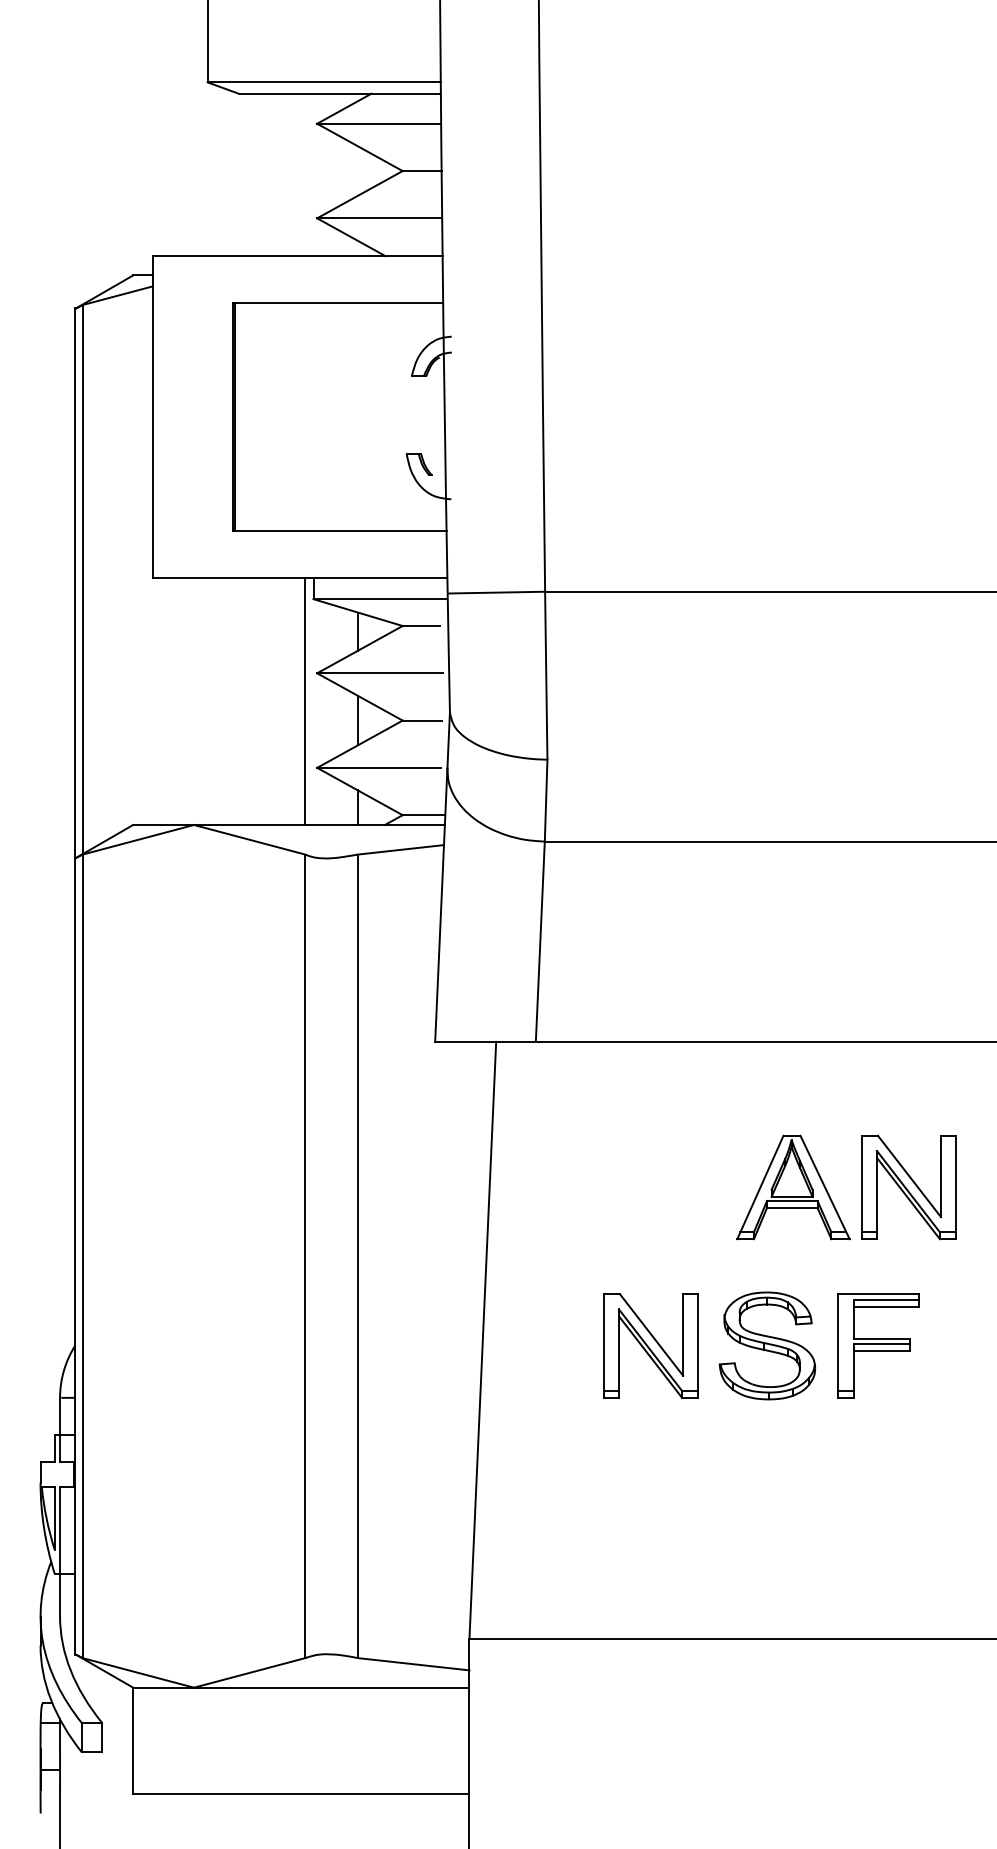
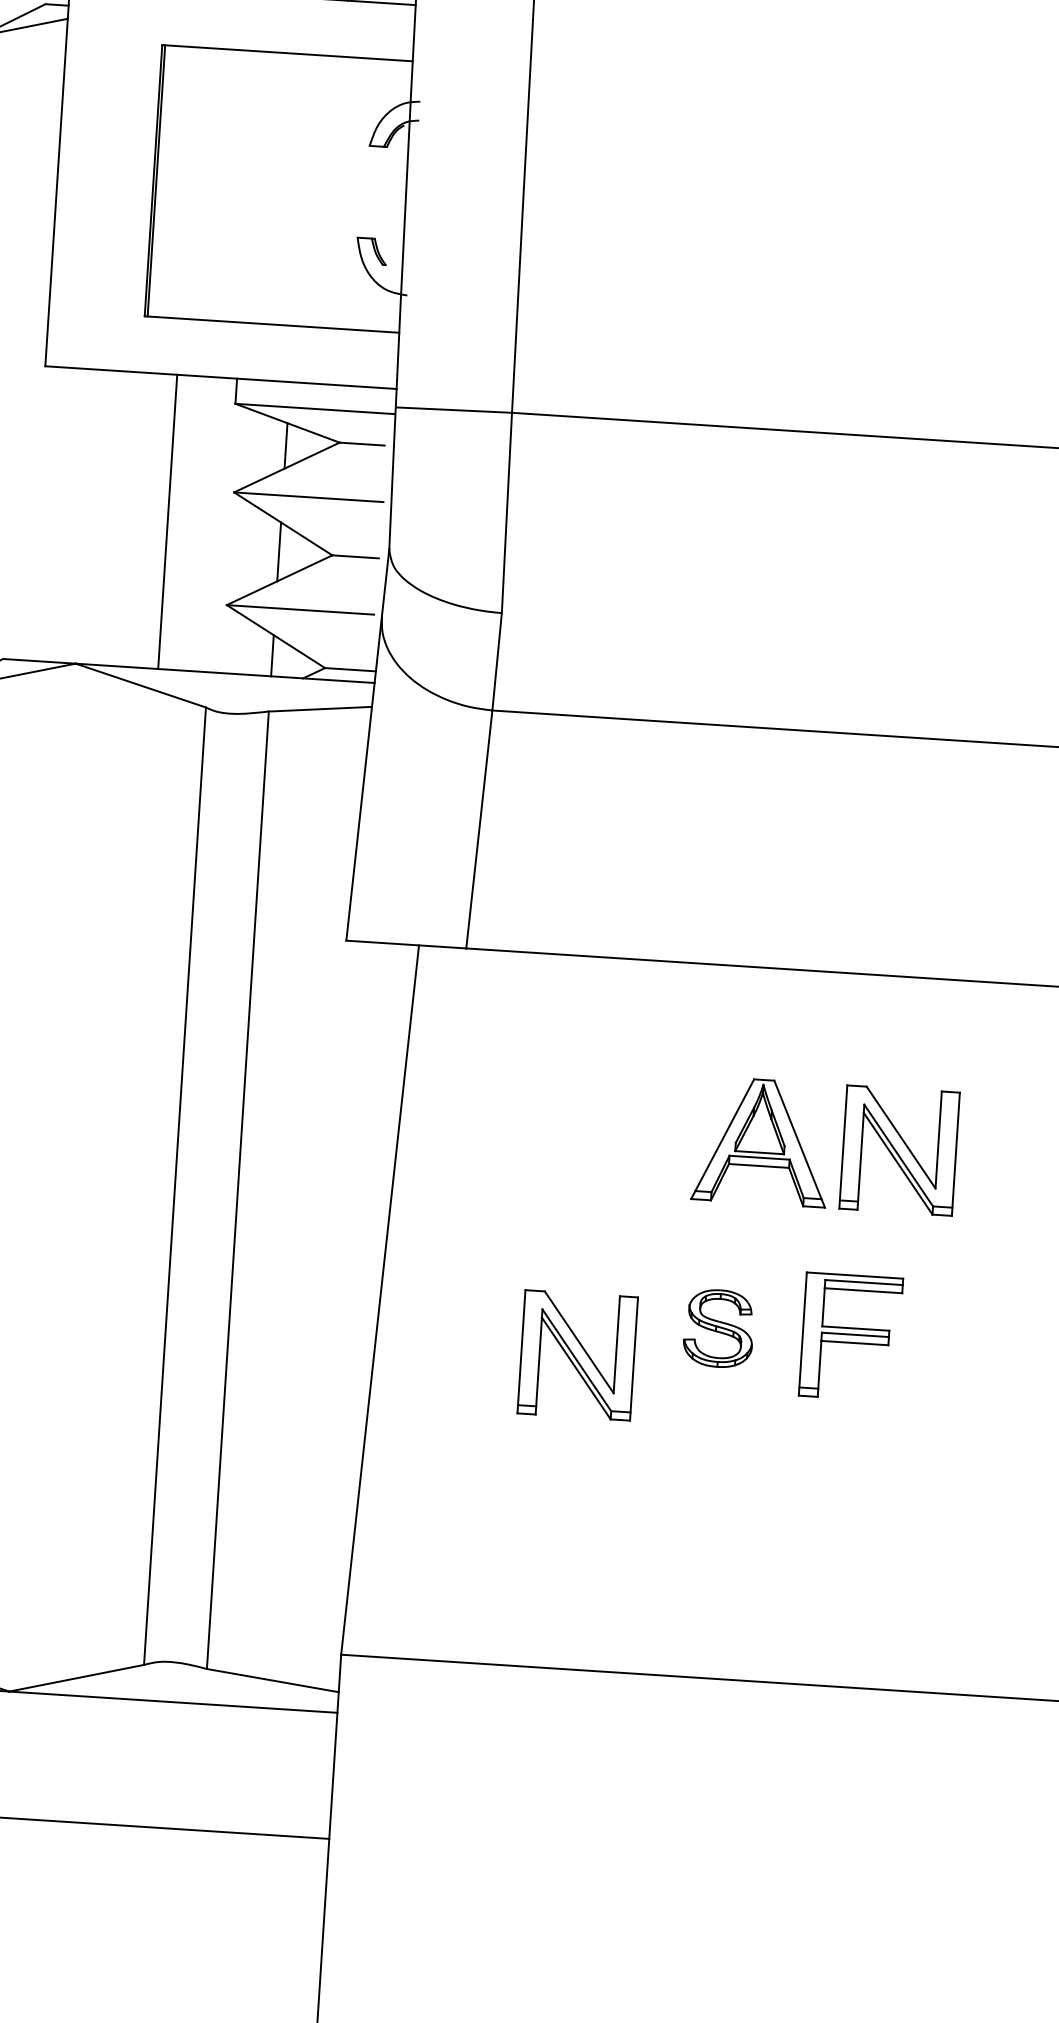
line: (305, 701) -> (168, 521), moved
part: (650, 1345) -> (577, 1354), moved
part: (767, 1345) -> (718, 1328), size x0.6

